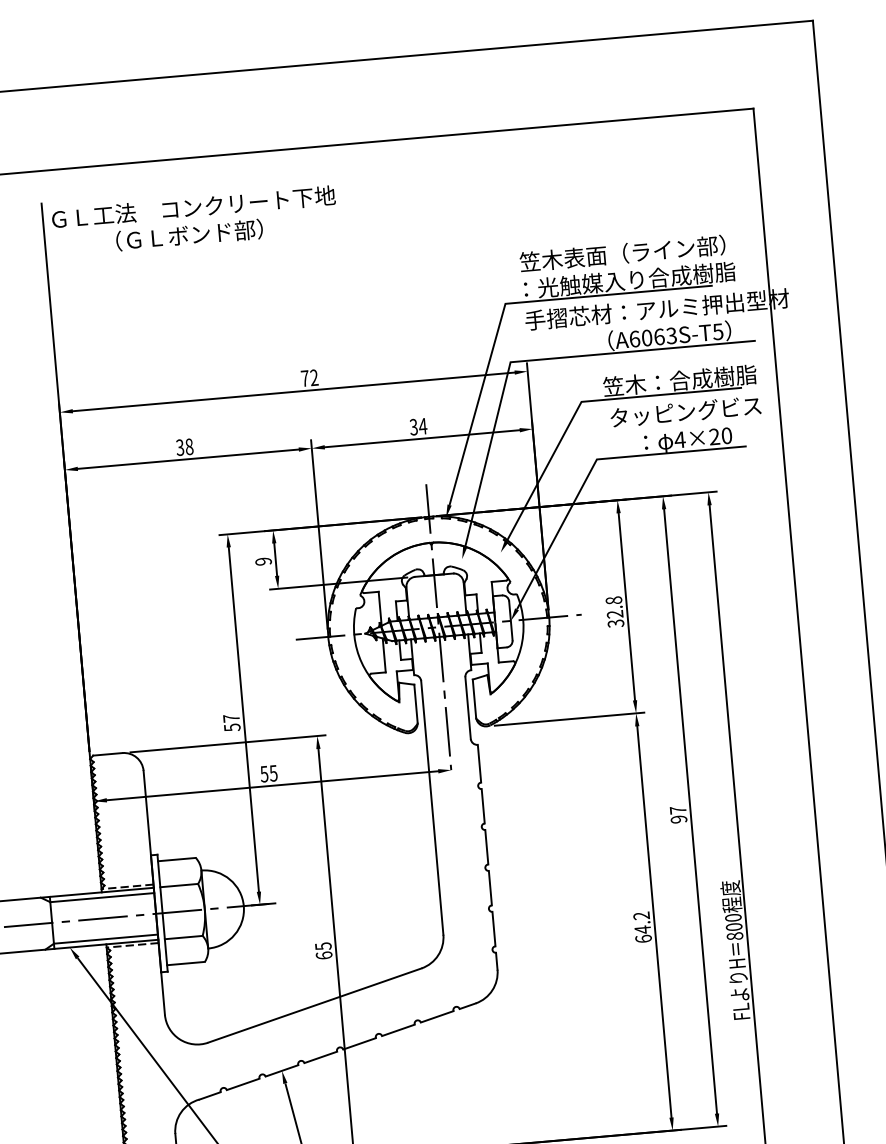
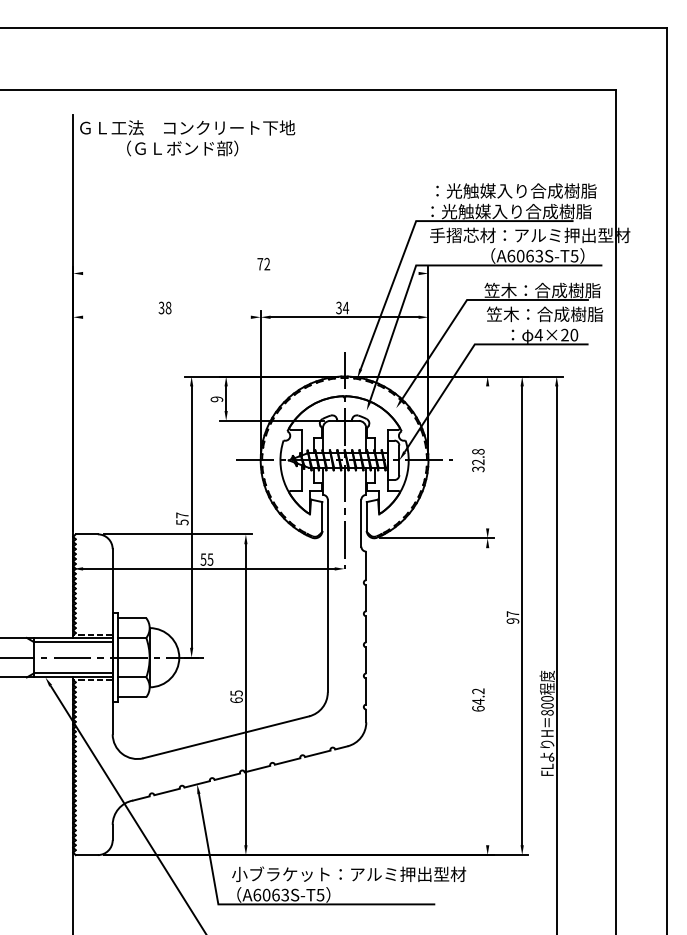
text: (628, 252) -> (512, 190), 笠木表面（ライン部） -> ：光触媒入り合成樹脂
line: (293, 391) -> (250, 273), removed
text: (685, 412) -> (544, 314), タッピングビス -> 笠木：合成樹脂
line: (187, 459) -> (166, 317), removed
line: (626, 606) -> (487, 457), removed
line: (654, 921) -> (487, 696), removed

